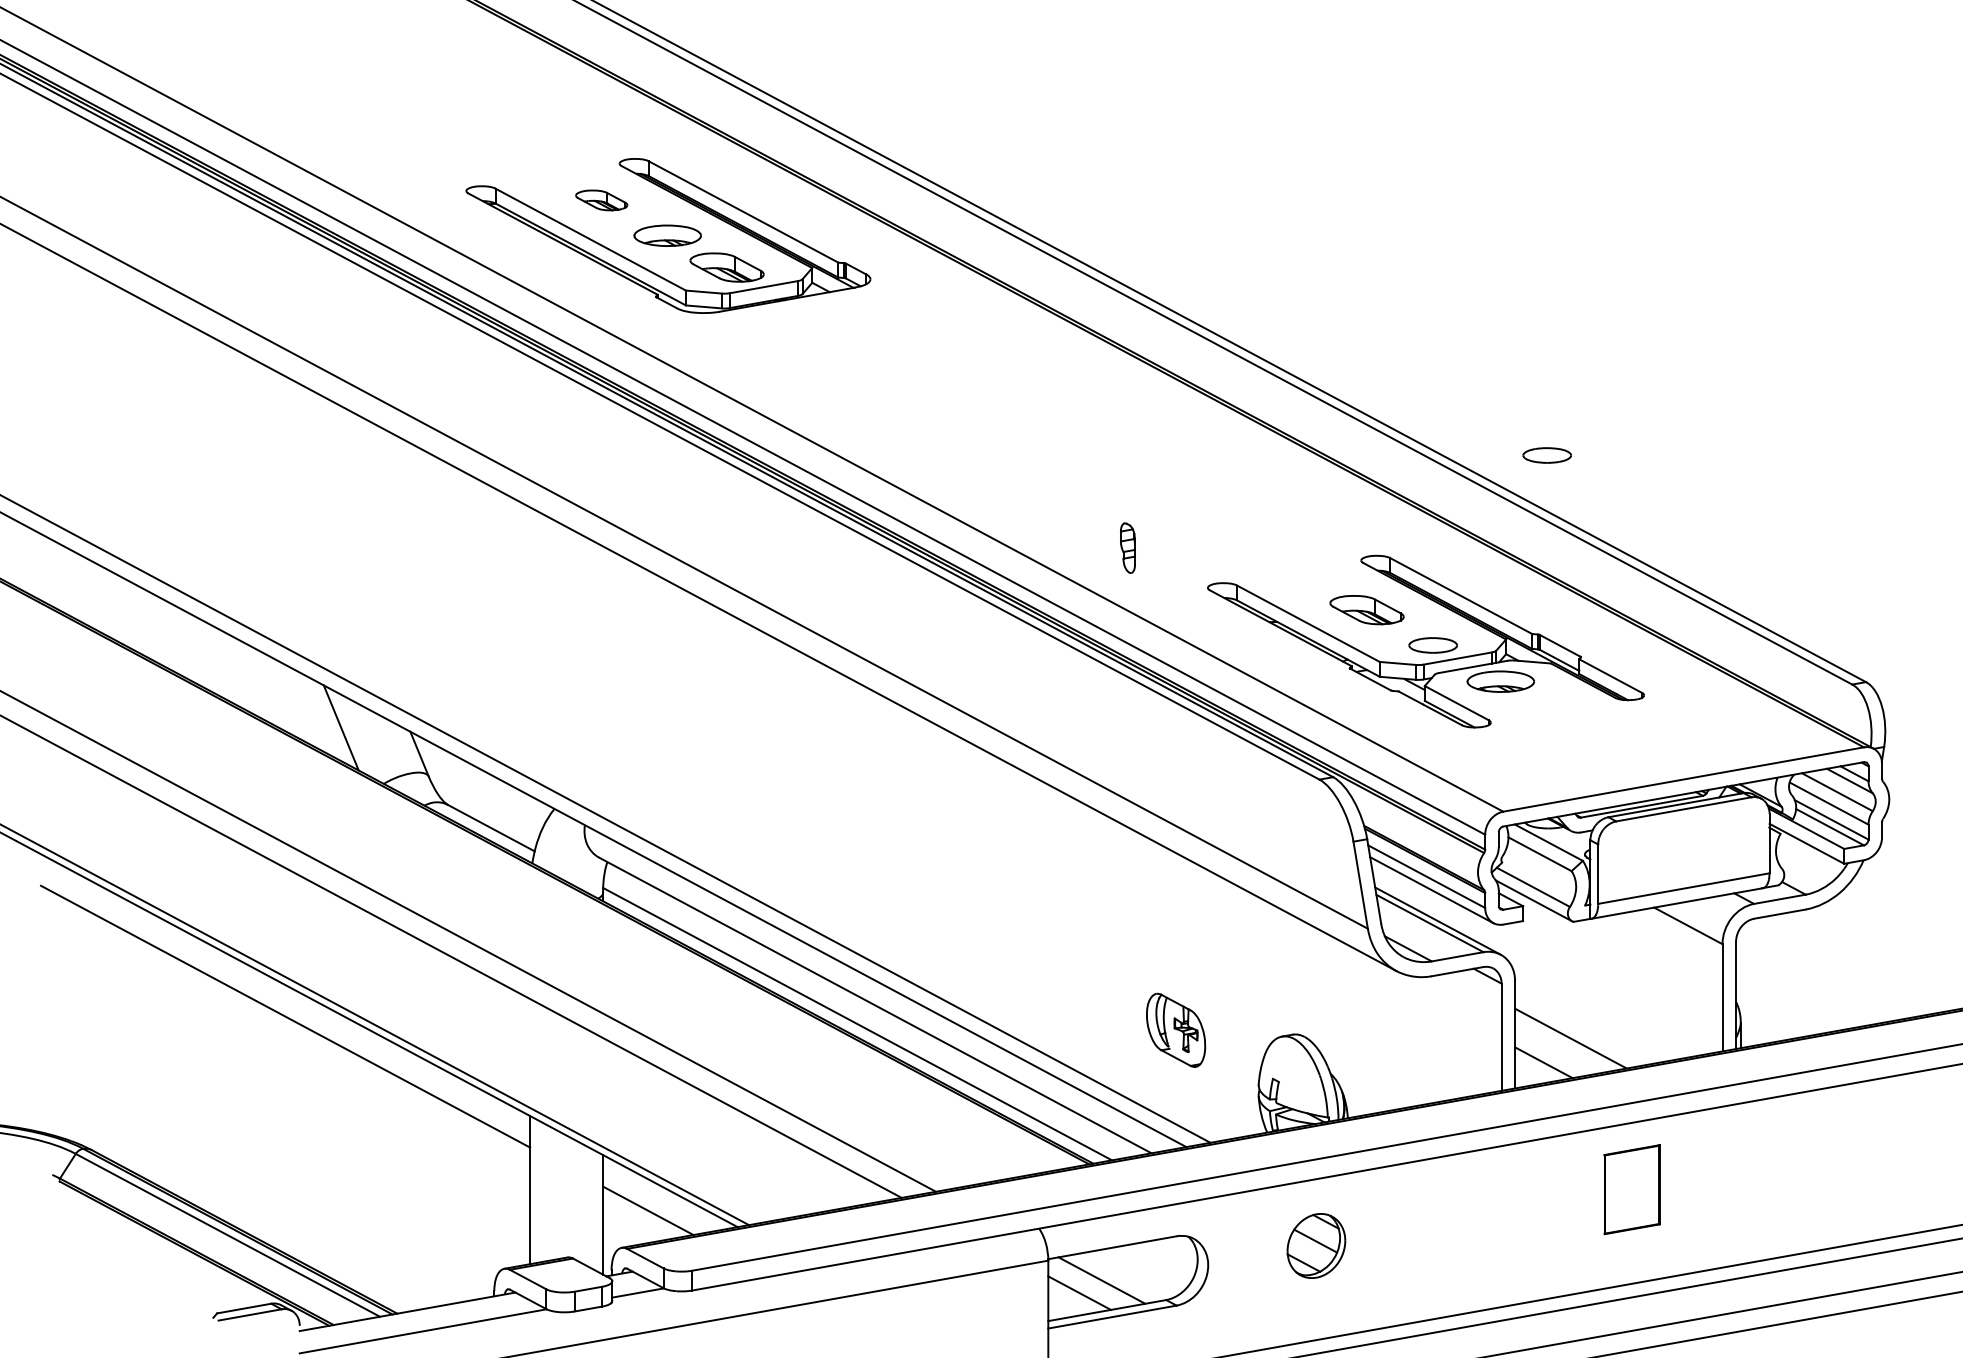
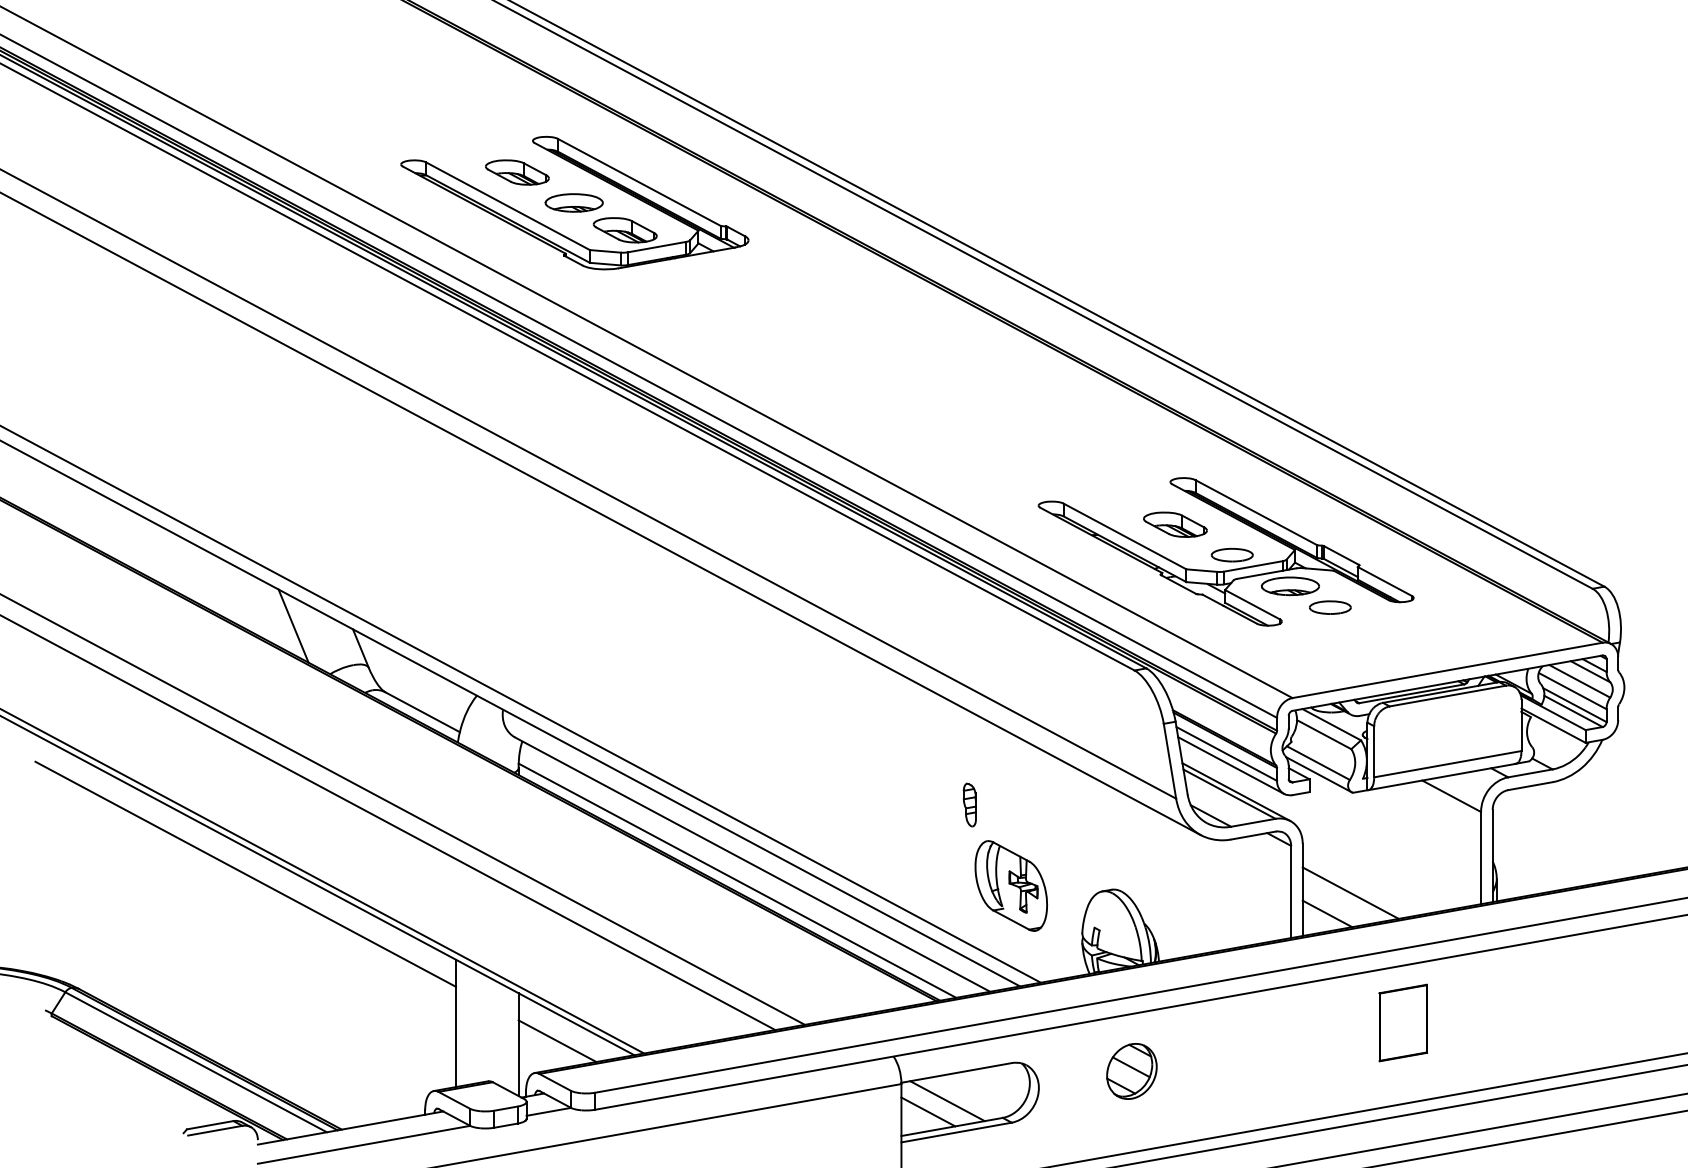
part: (601, 200) -> (517, 172), size x1.43
part: (1546, 455) -> (1329, 607), moved
part: (1127, 547) -> (969, 804), moved
part: (1175, 1030) -> (1010, 886), size x1.43

